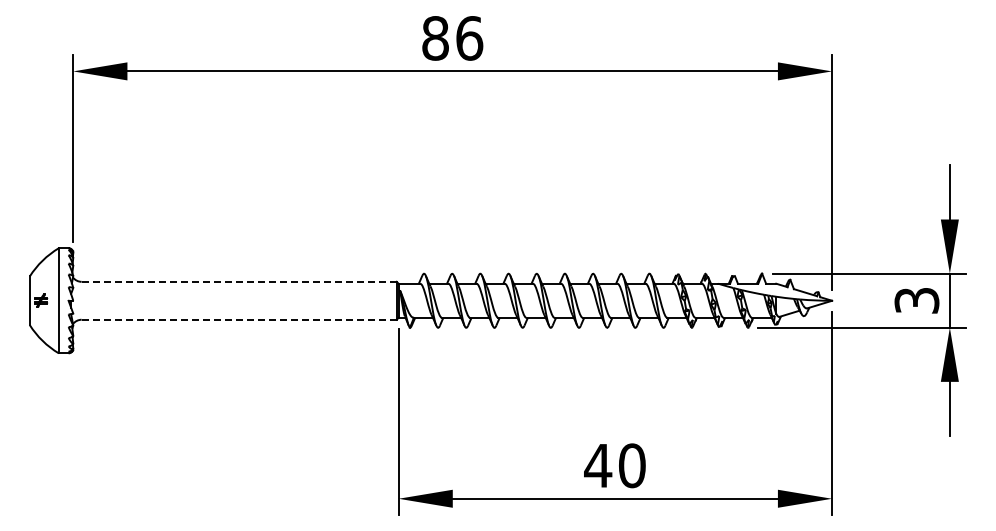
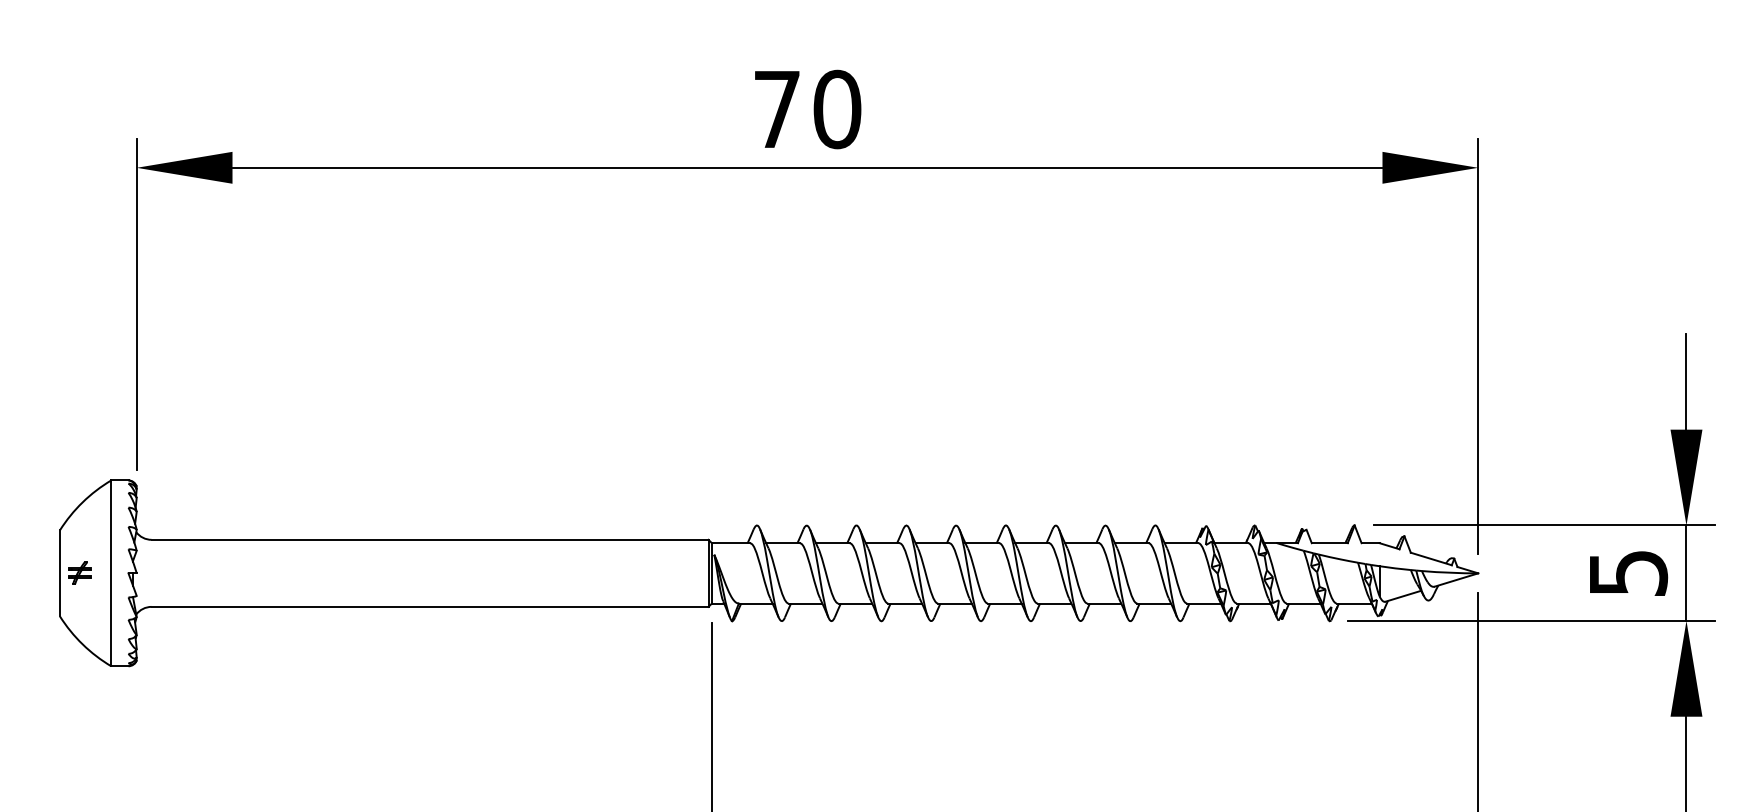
text: (452, 38) -> (807, 109), 86 -> 70
line: (239, 281) -> (430, 539), dashed -> solid
text: (916, 300) -> (1627, 572), 3 -> 5
line: (239, 319) -> (430, 606), dashed -> solid

